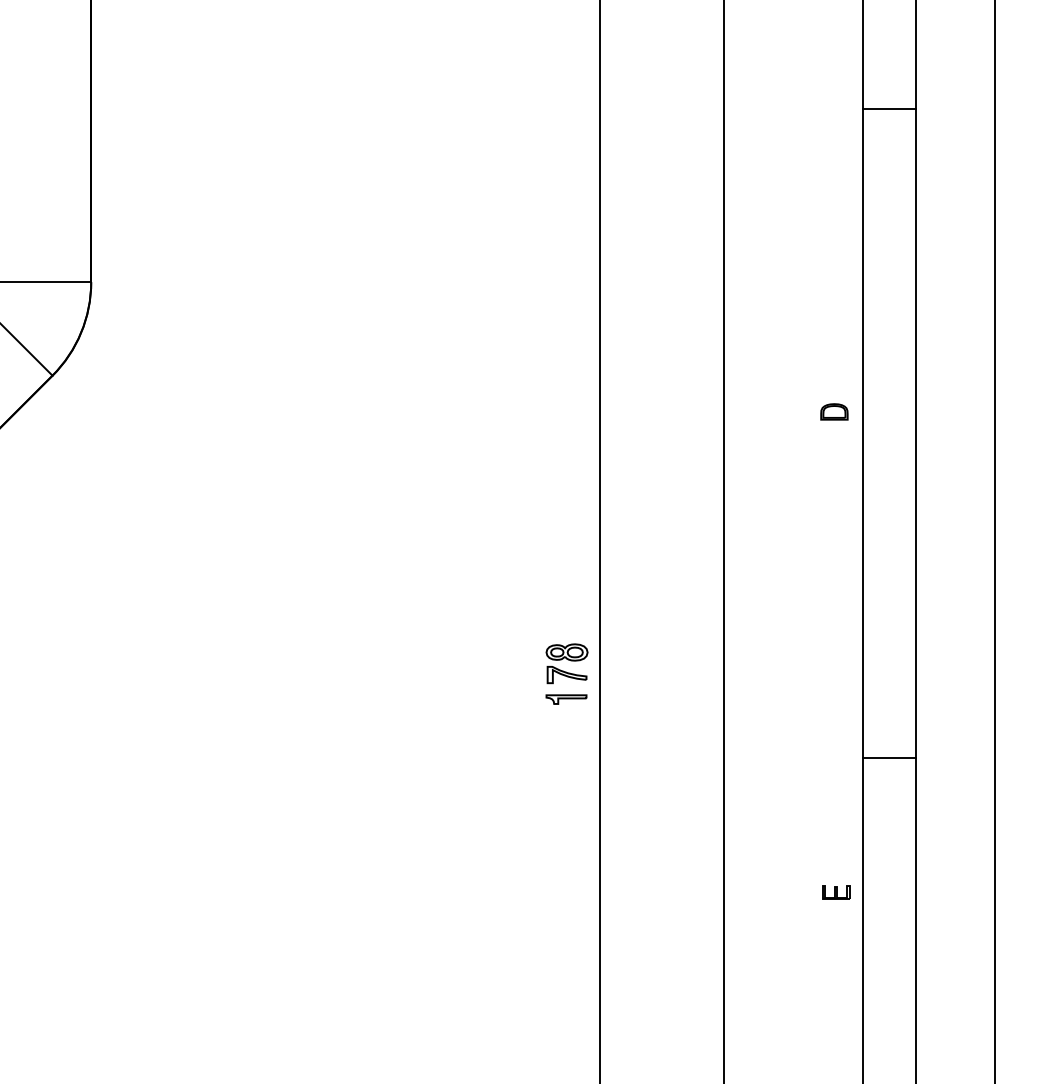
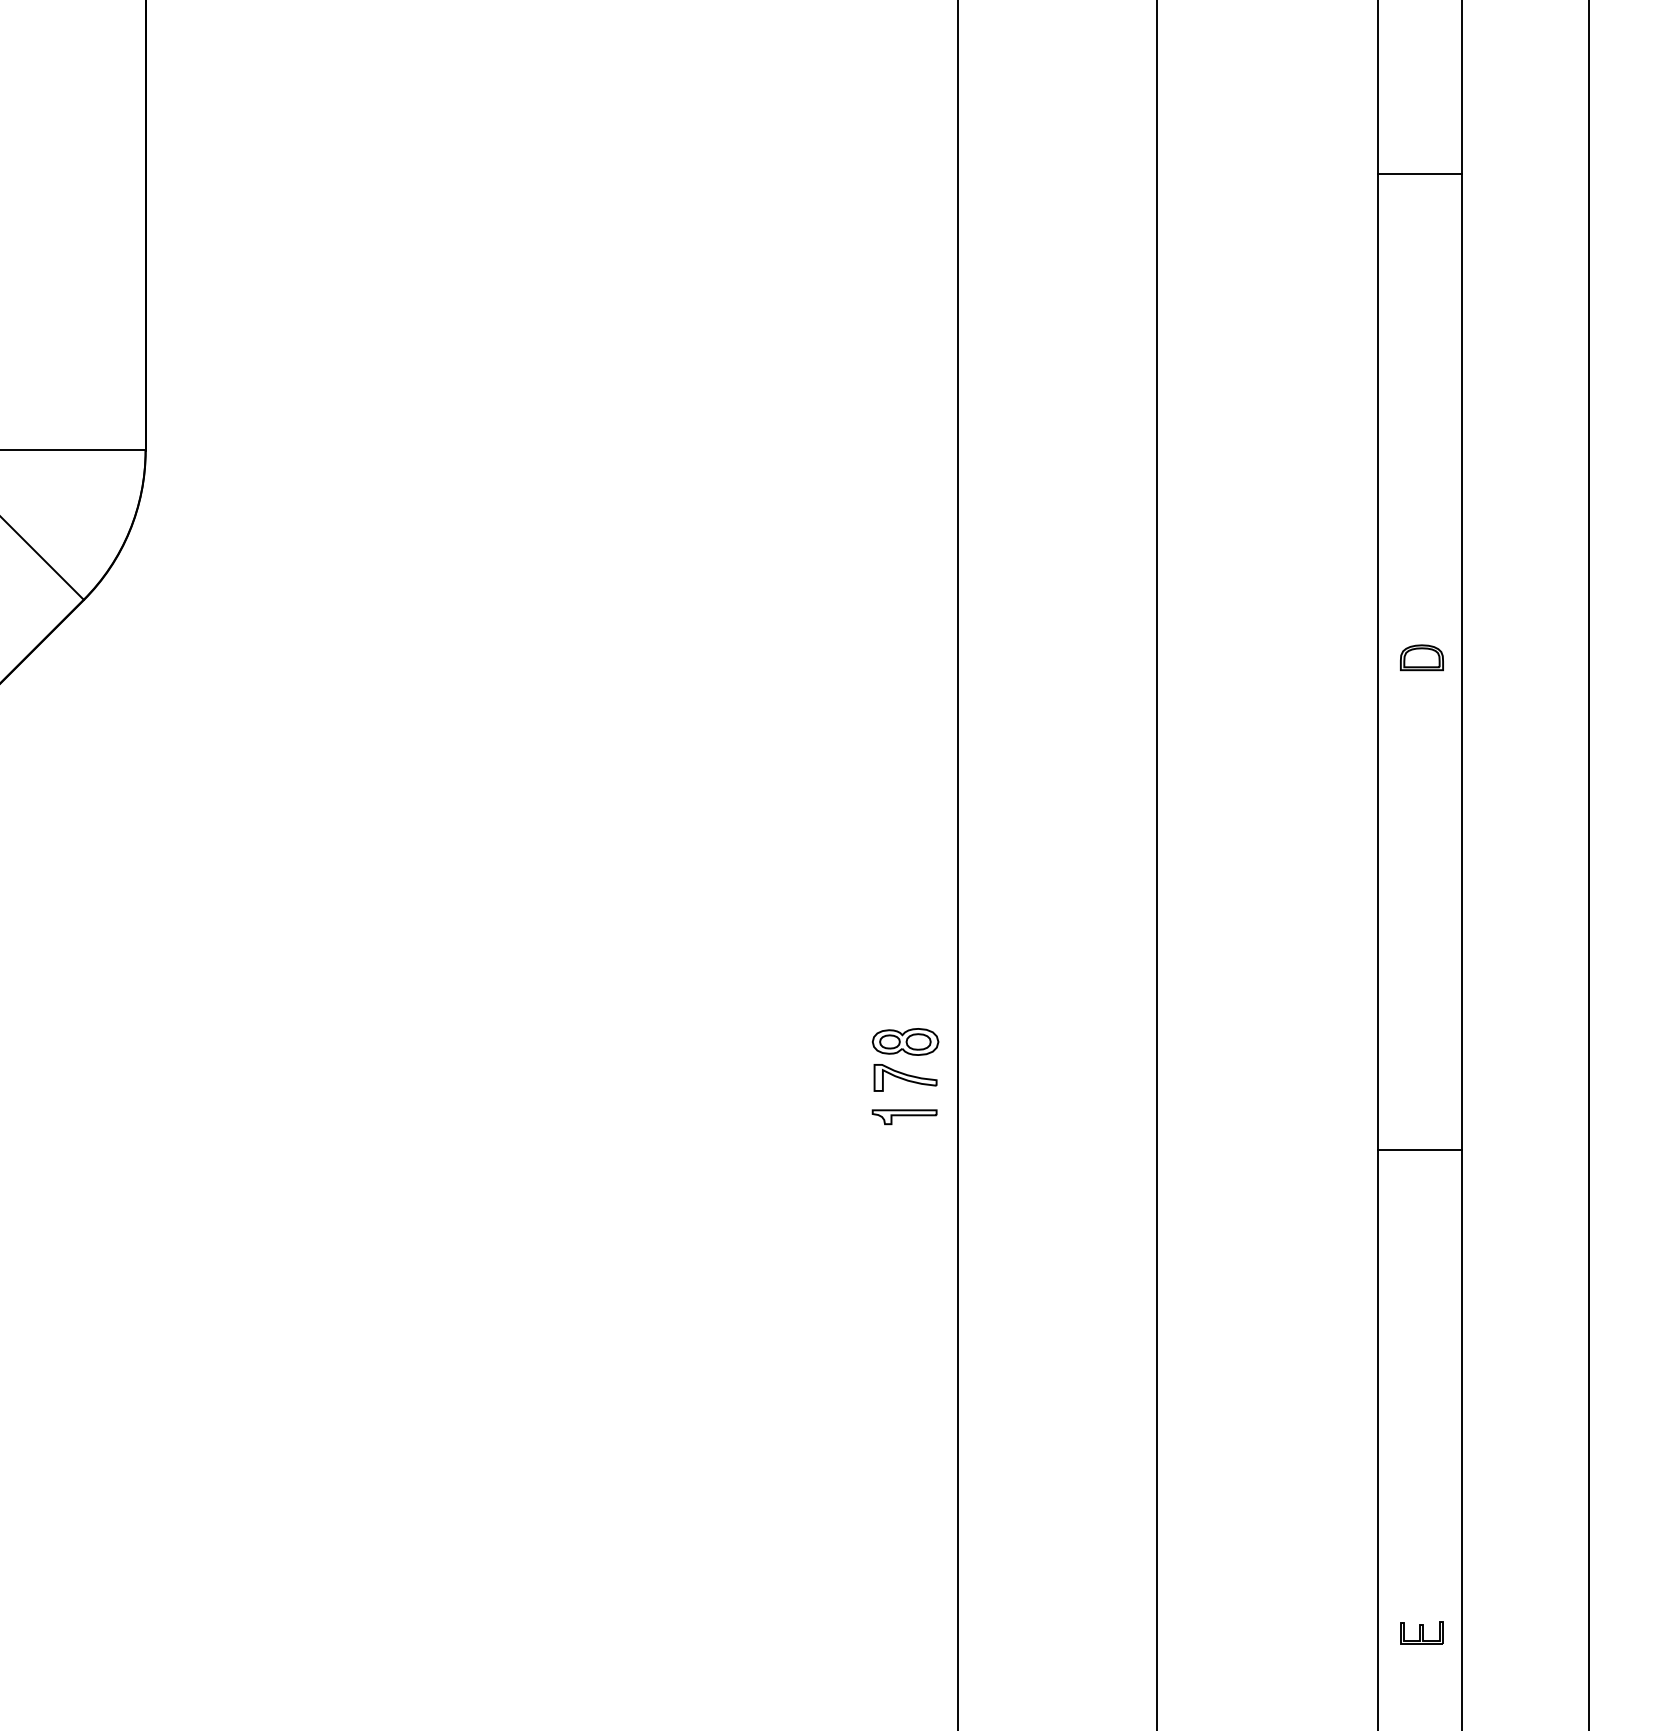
part: (834, 411) -> (1422, 657), moved
line: (888, 757) -> (1418, 1148), moved
part: (836, 892) -> (1422, 1632), moved

